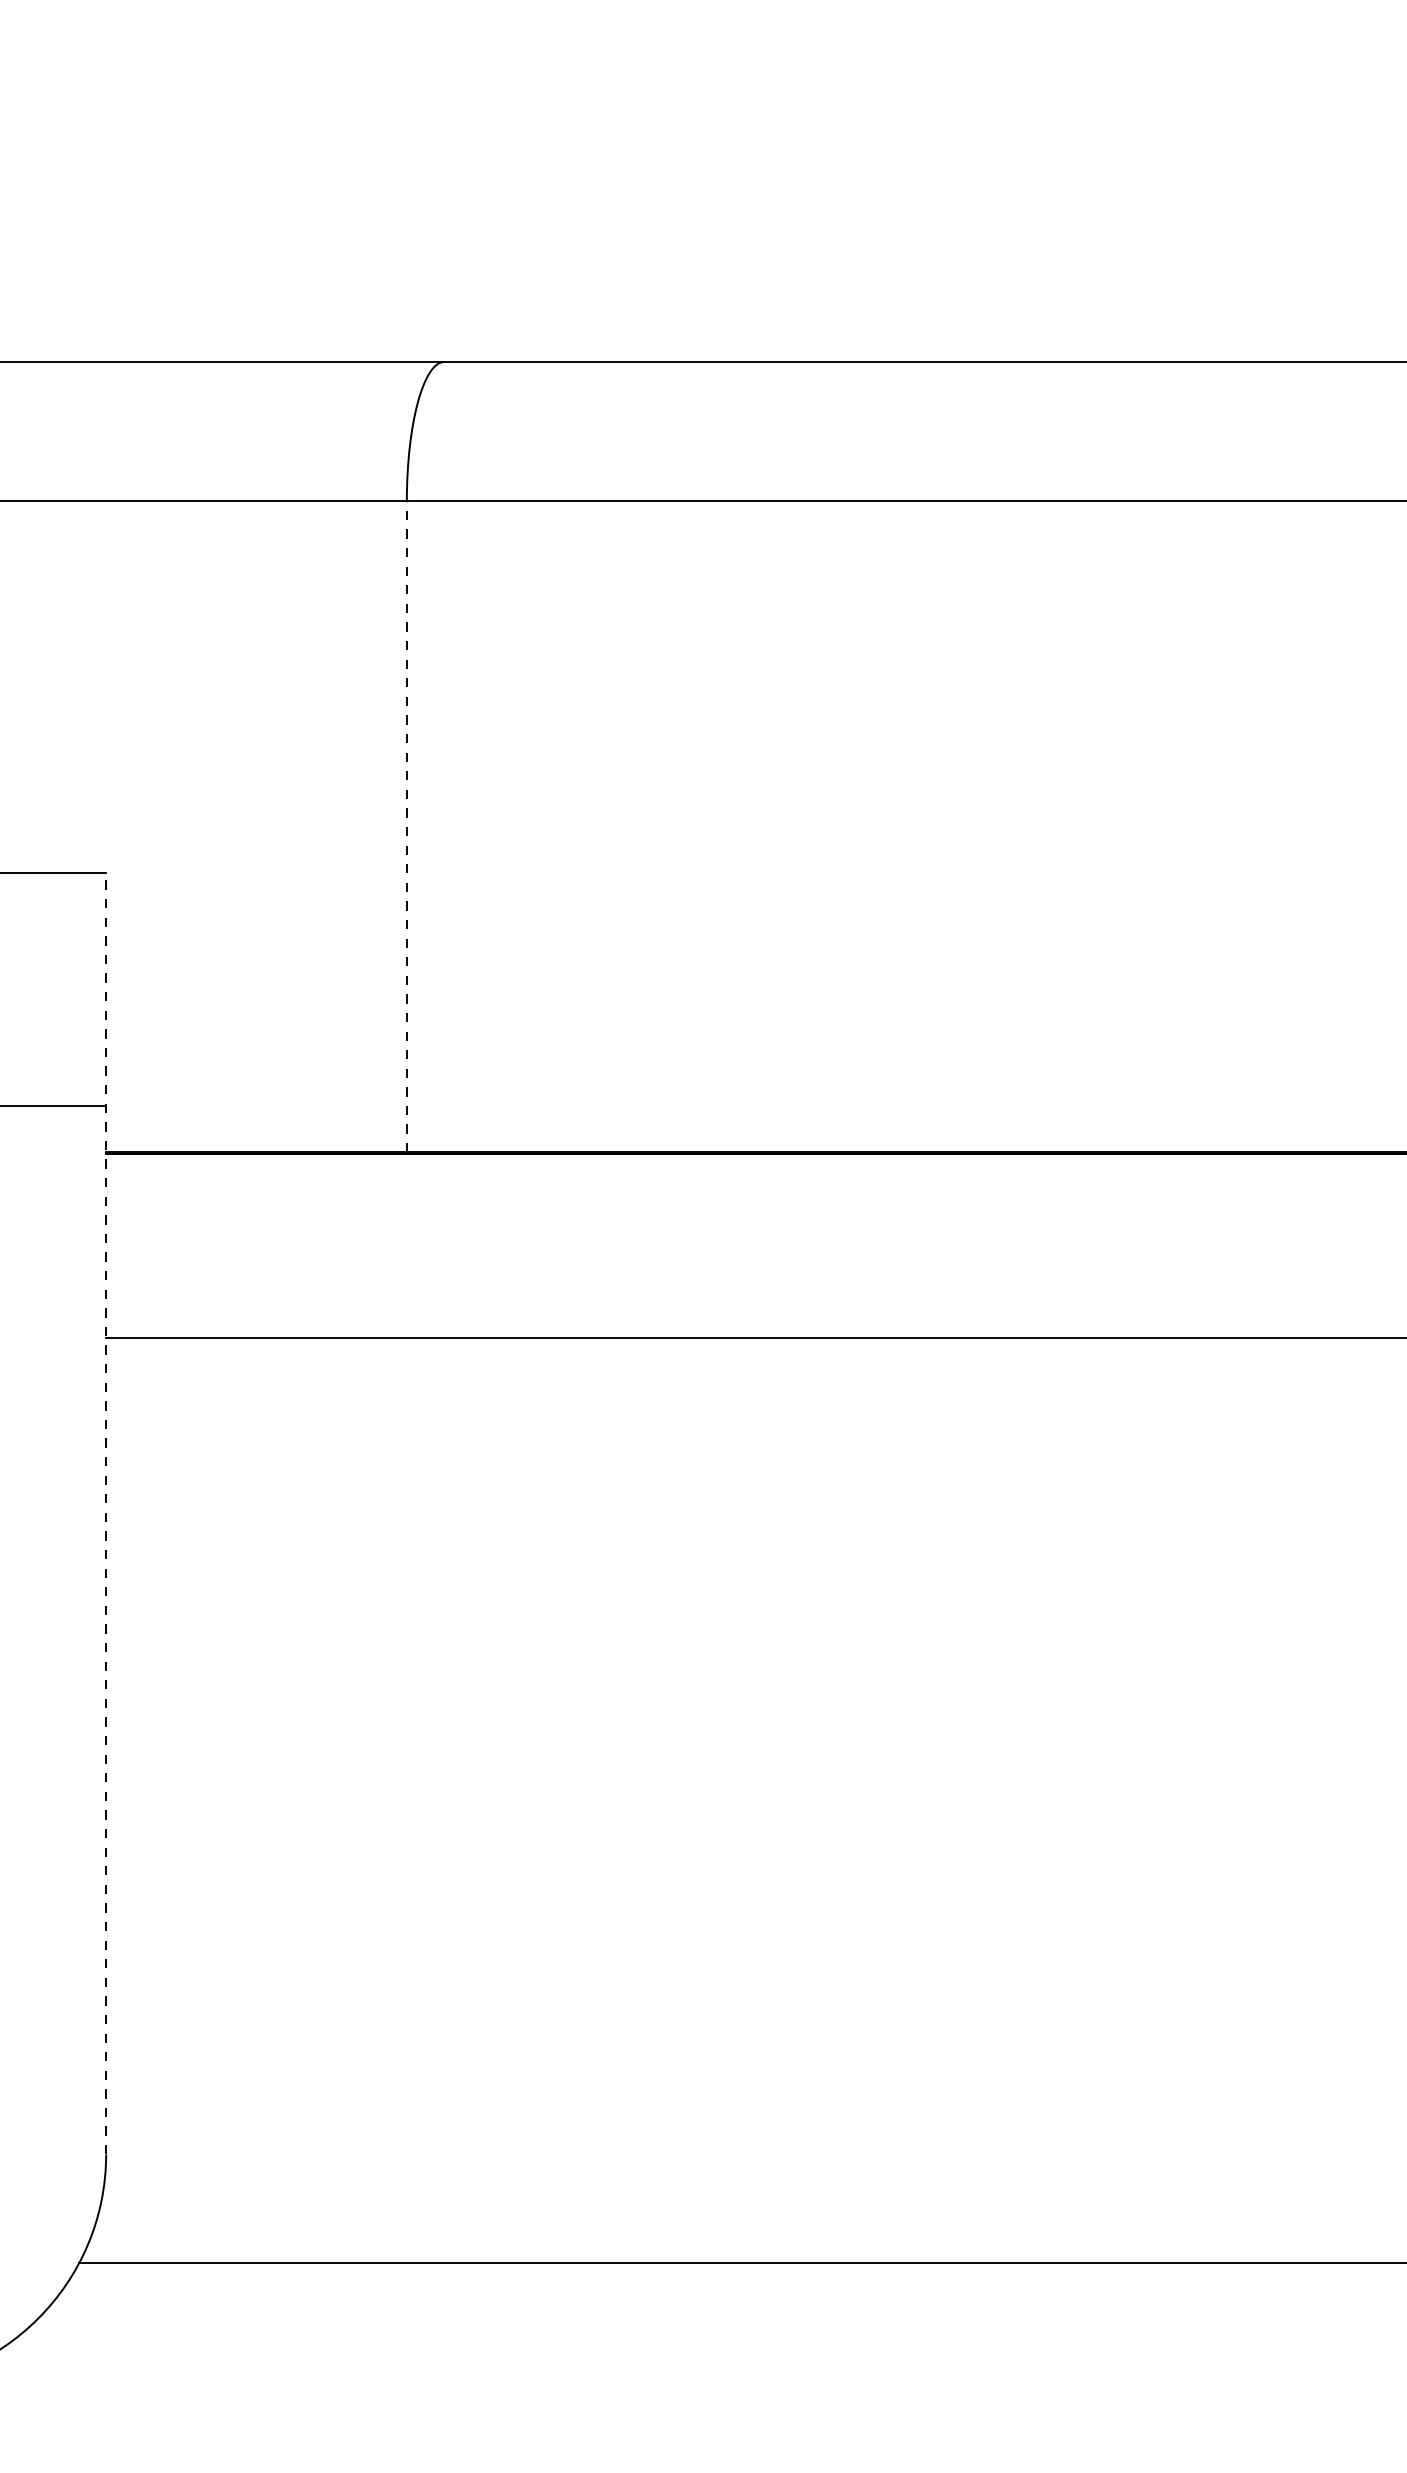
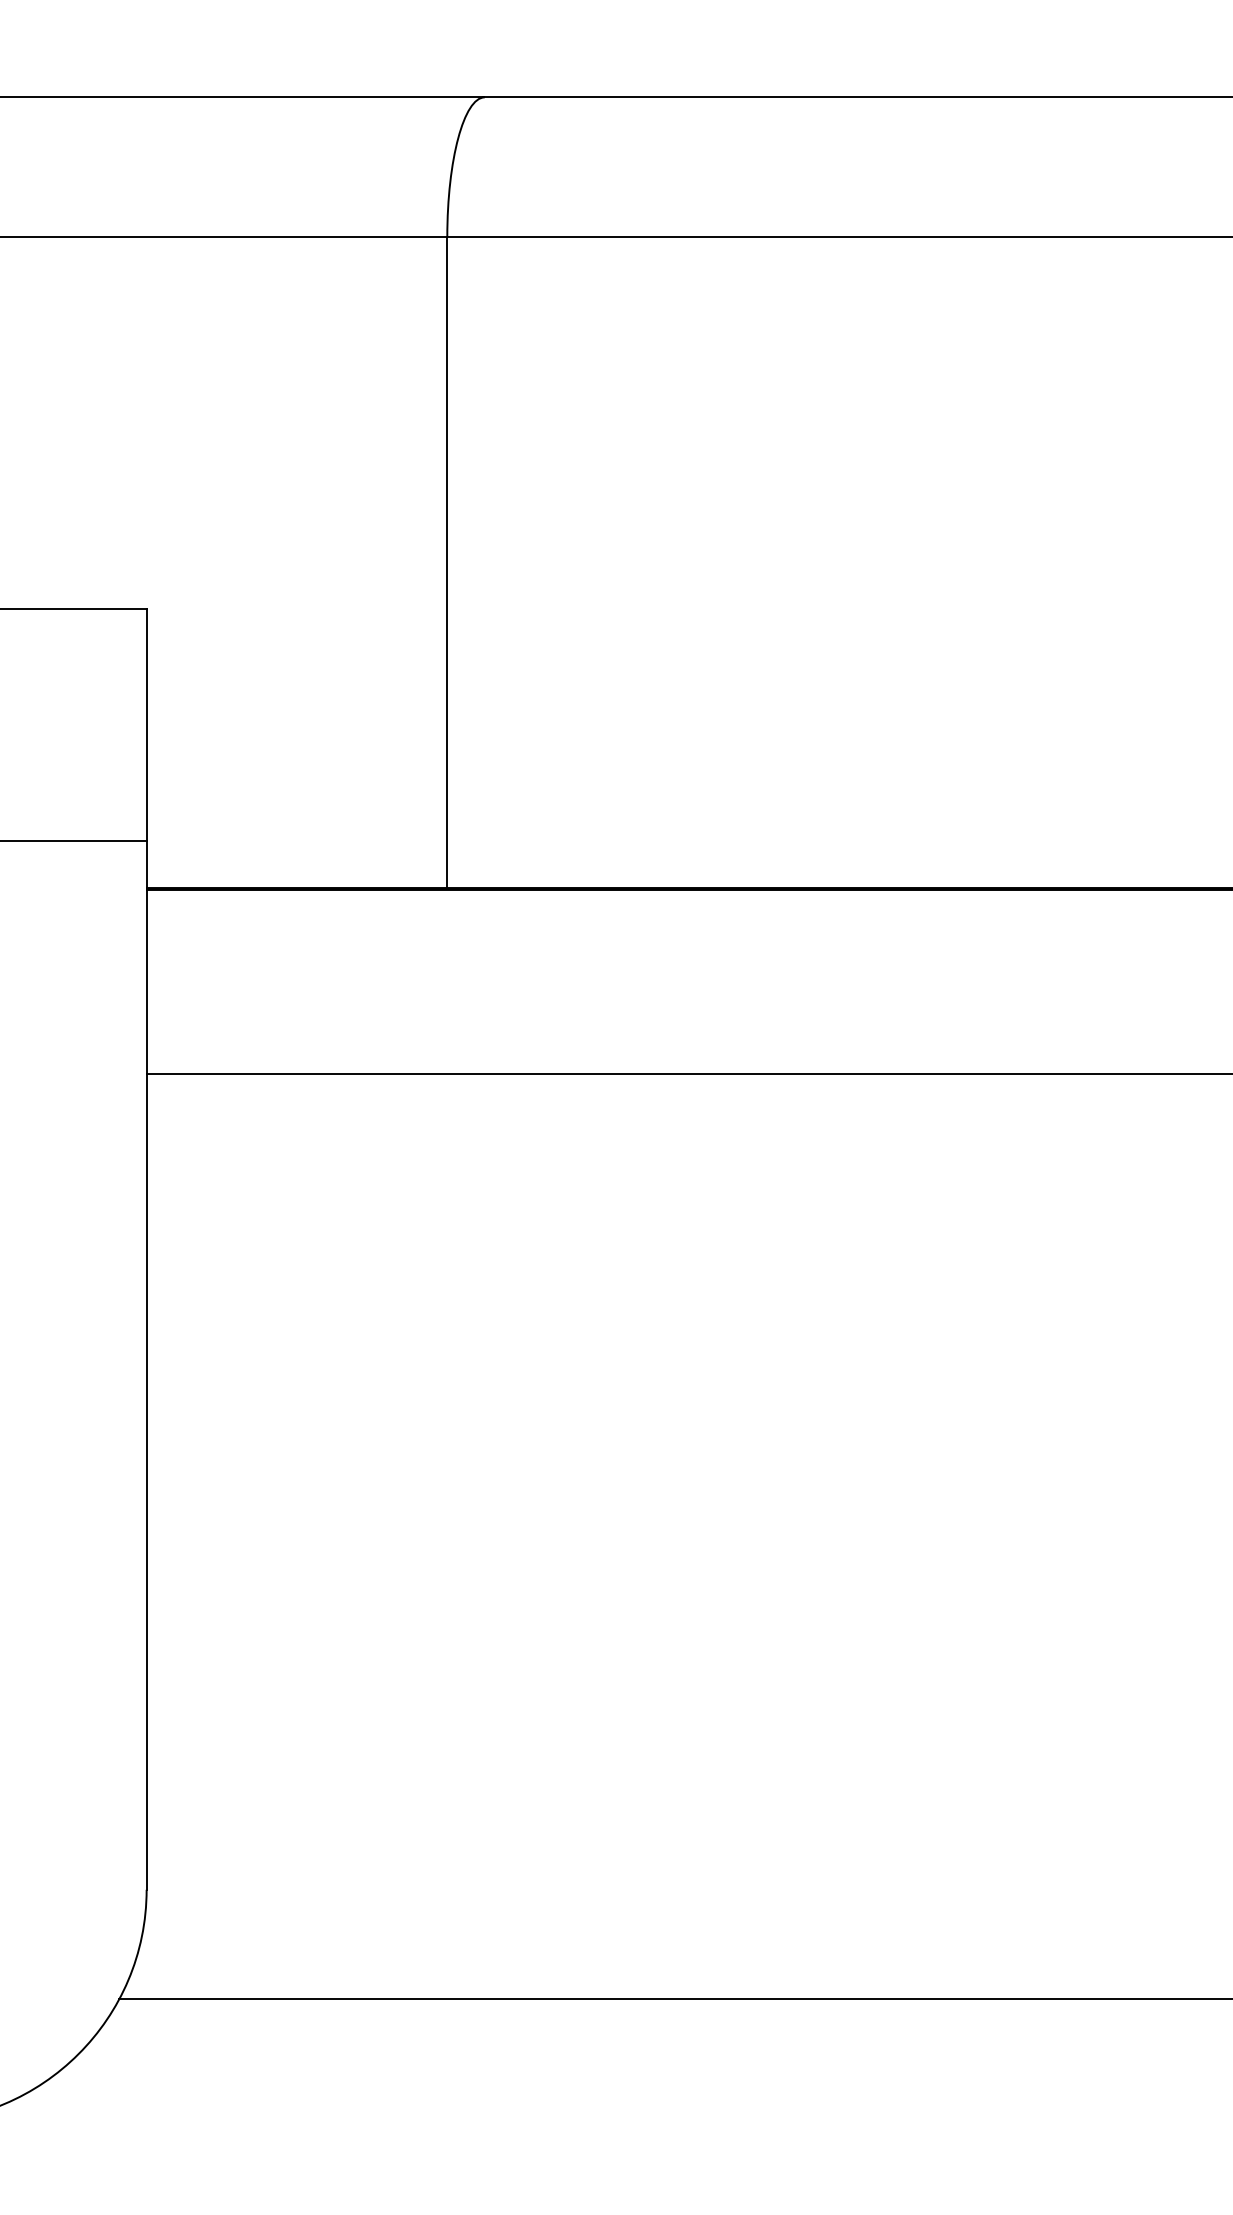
line: (406, 826) -> (446, 561), dashed -> solid
line: (106, 1513) -> (146, 1248), dashed -> solid

